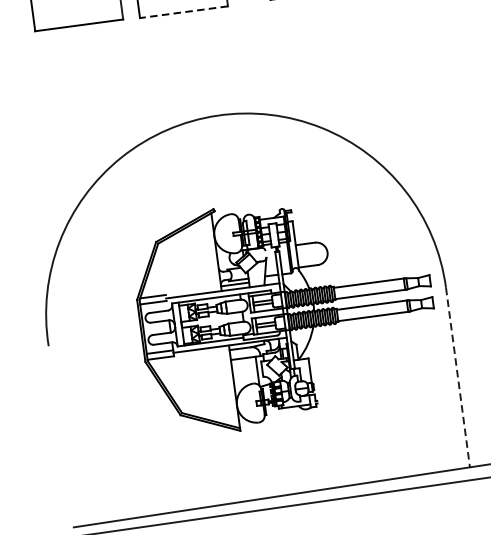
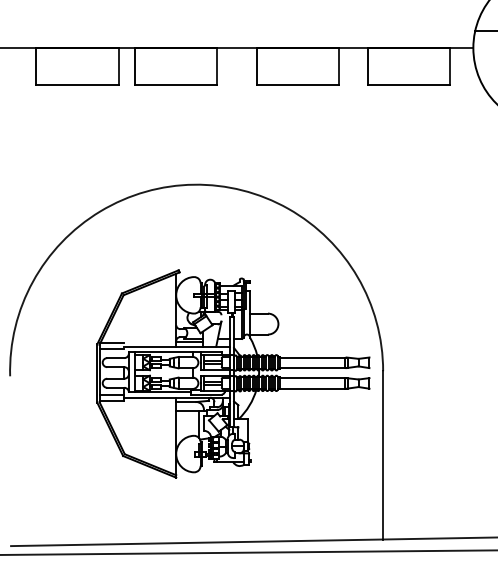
line: (183, 12) -> (175, 85), dashed -> solid
line: (458, 377) -> (383, 455), dashed -> solid

